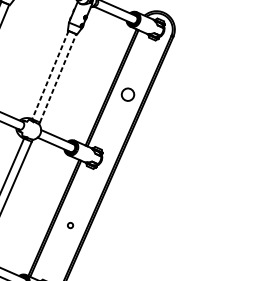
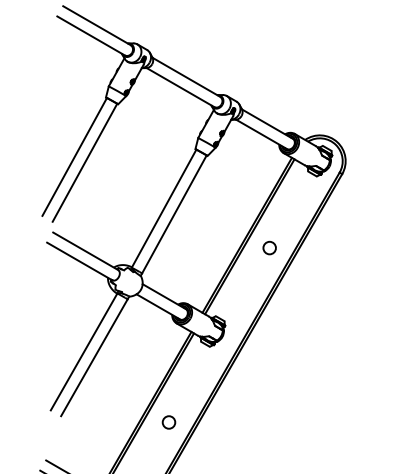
line: (50, 75) -> (163, 209), dashed -> solid
line: (58, 77) -> (174, 213), dashed -> solid
circle: (127, 94) -> (269, 247), size x0.71
circle: (70, 225) -> (168, 422), size x1.67

